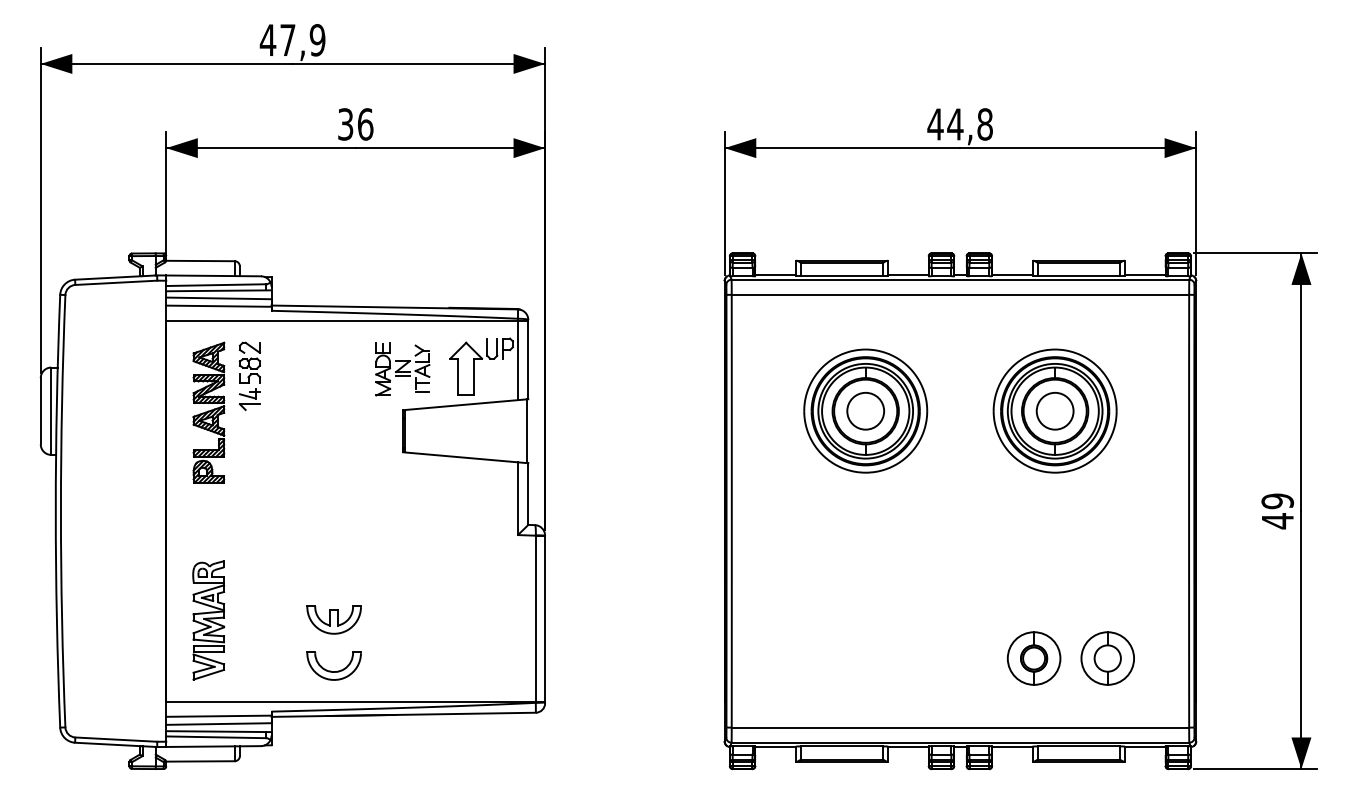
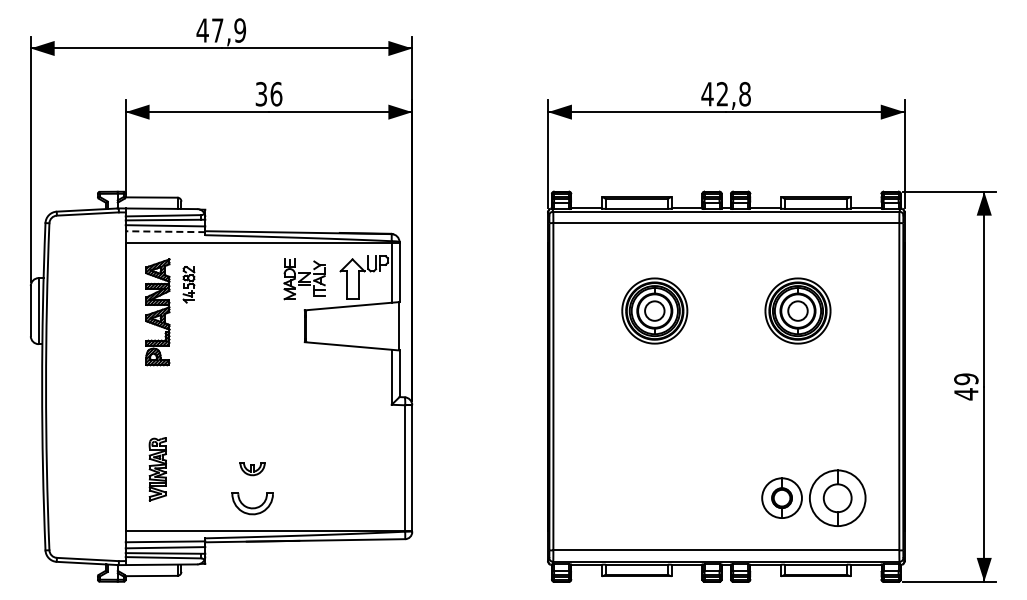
text: (955, 124) -> (722, 94), 44,8 -> 42,8
line: (218, 305) -> (165, 231), solid -> dashed
part: (249, 376) -> (188, 284), size x0.7
part: (865, 410) -> (654, 310), size x0.7
part: (1054, 410) -> (797, 310), size x0.7
part: (208, 619) -> (157, 468), size x0.7
part: (333, 619) -> (252, 468), size x0.6
part: (1107, 657) -> (837, 497), size x1.4

